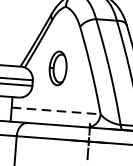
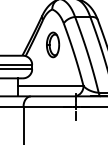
part: (58, 67) -> (53, 44), moved
line: (55, 111) -> (50, 86), dashed -> solid

